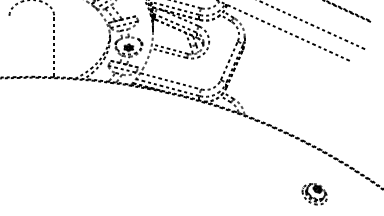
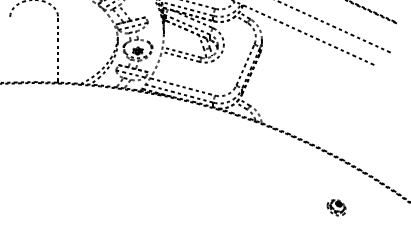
part: (314, 194) -> (336, 208), size x0.7

